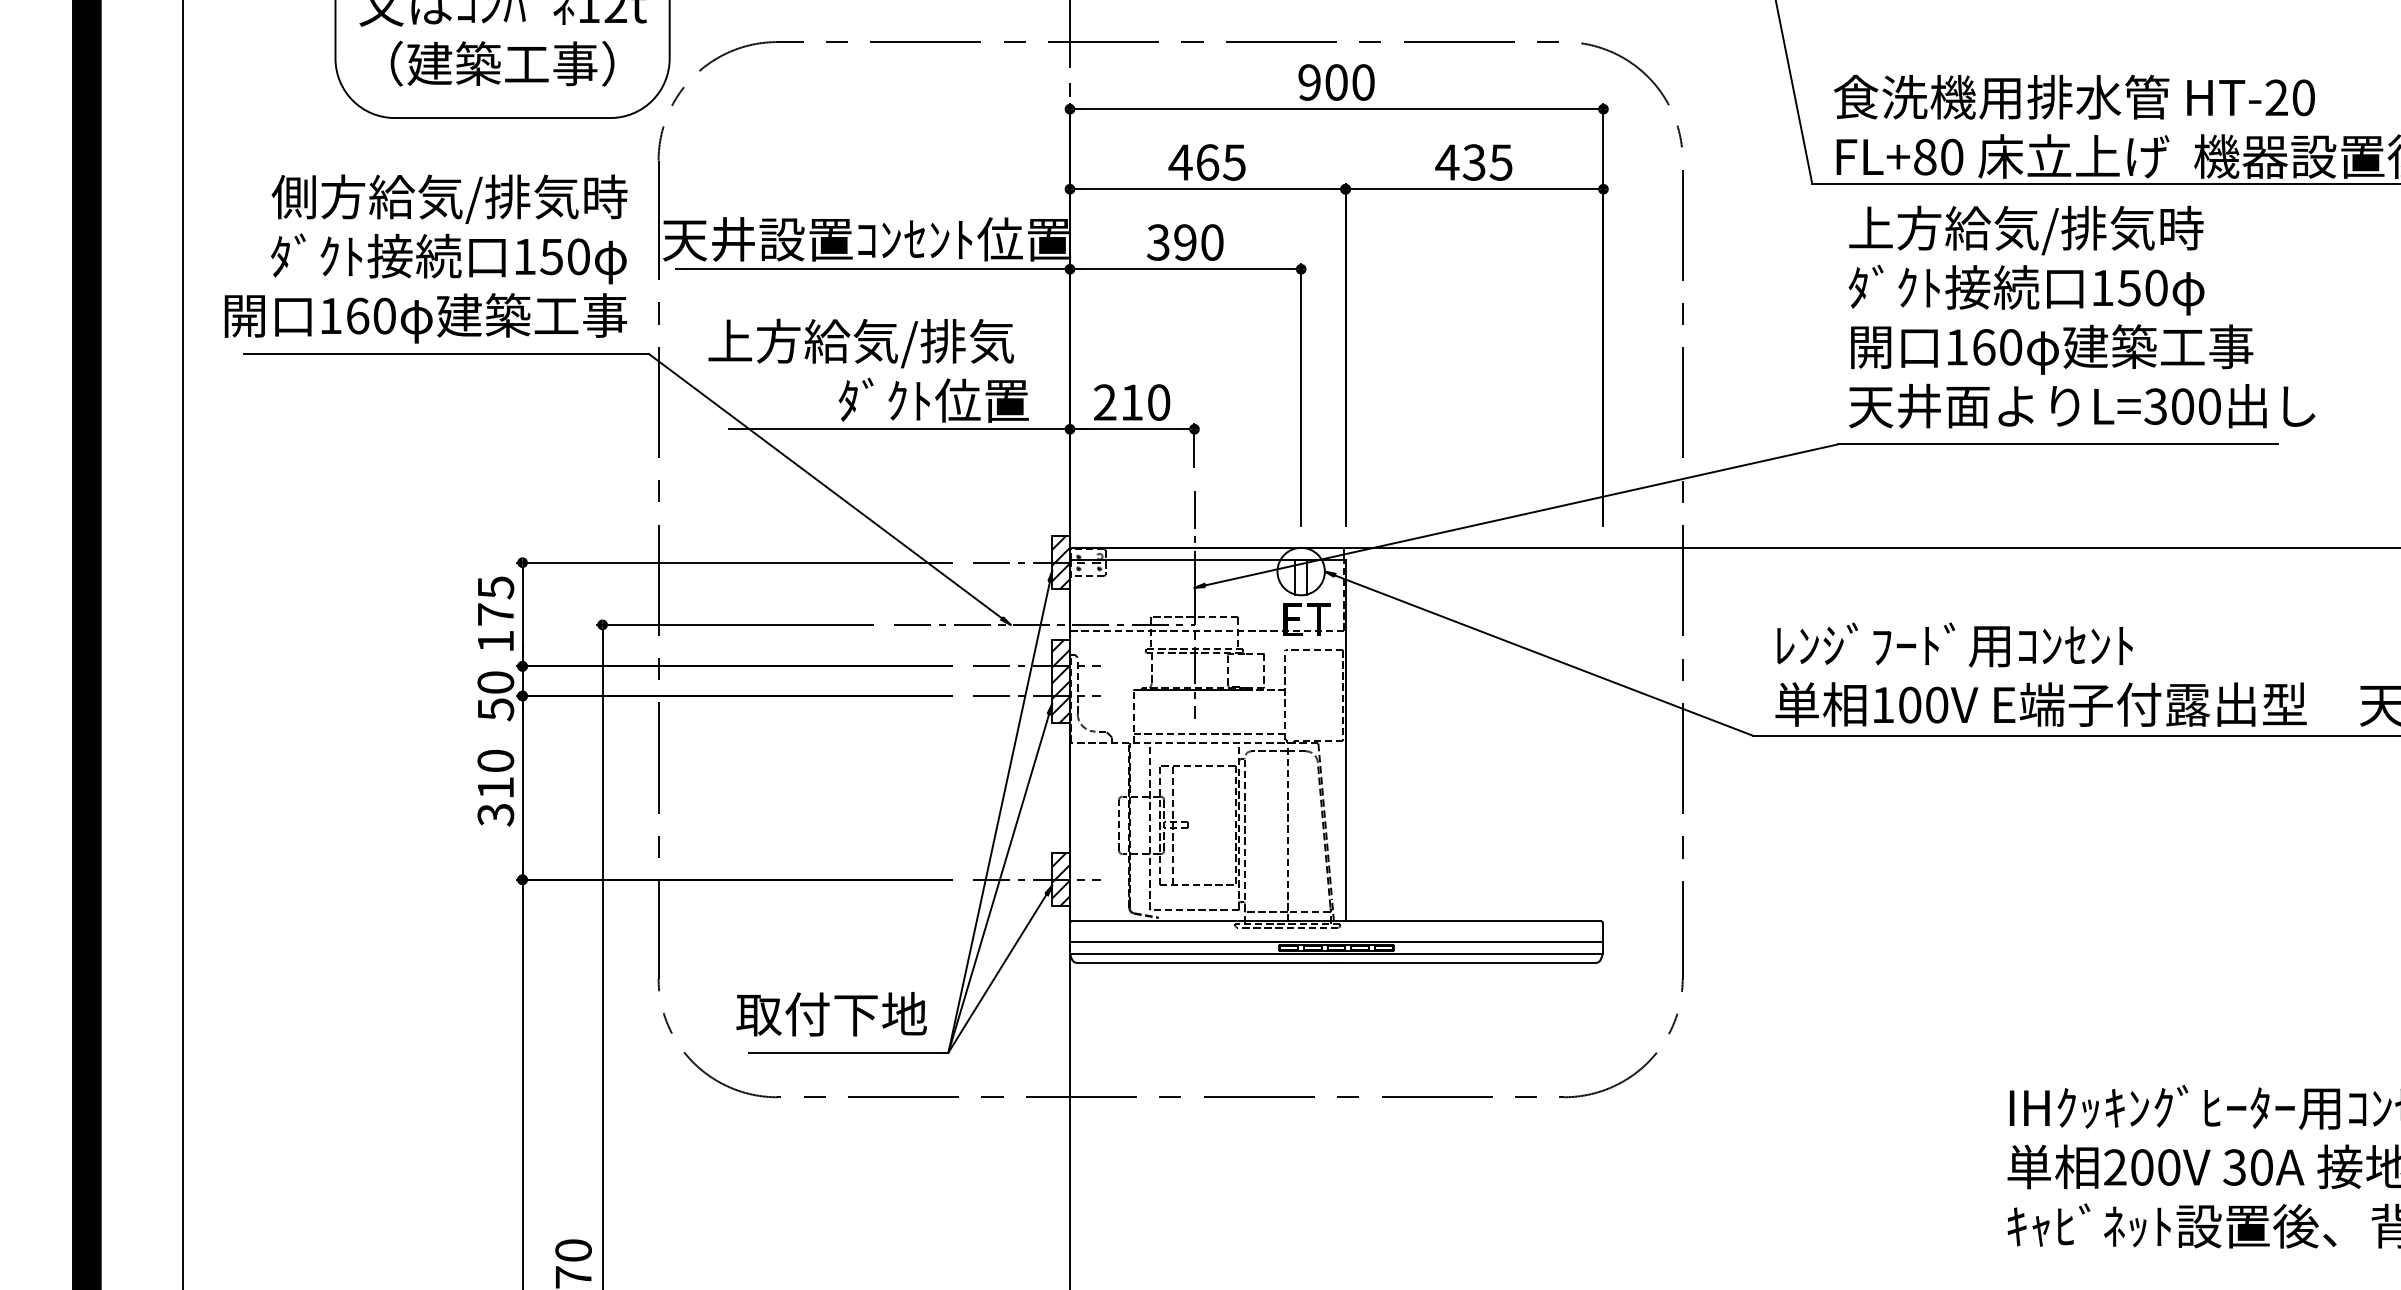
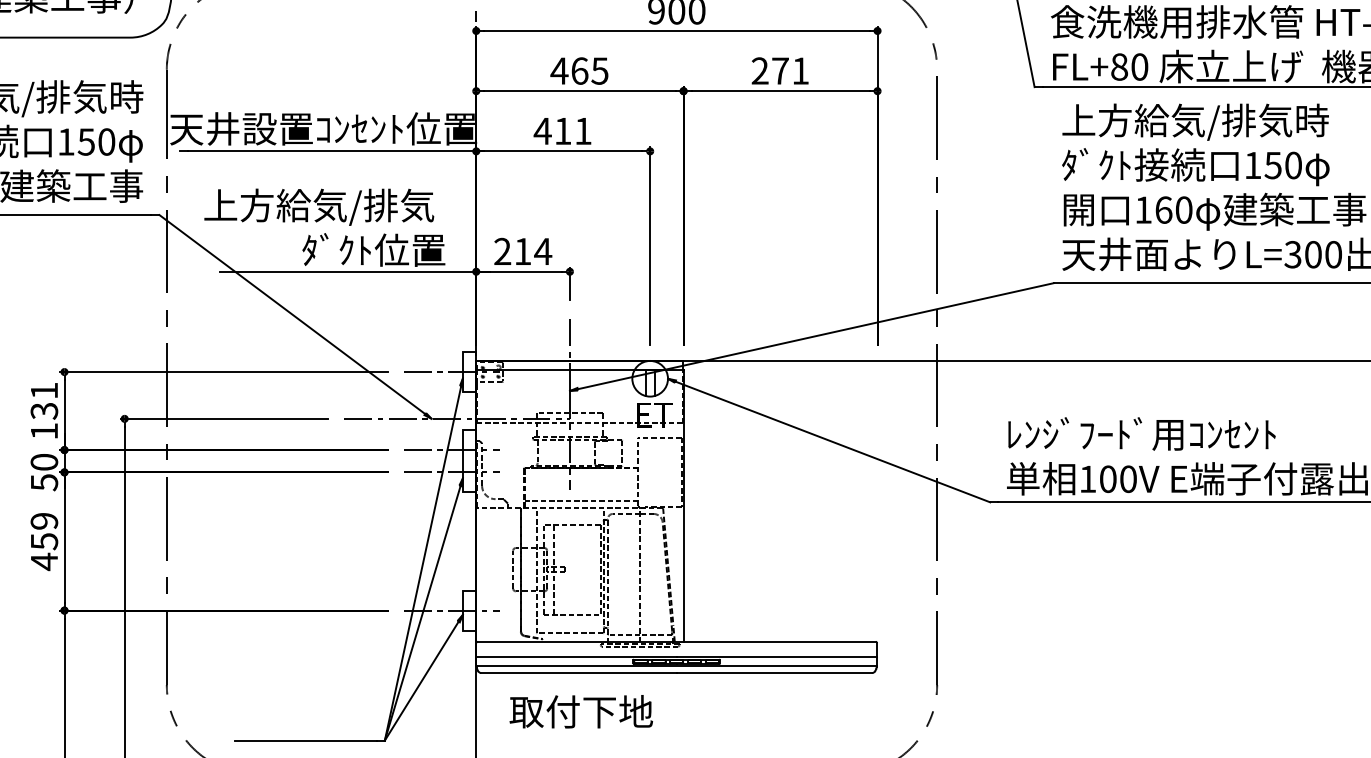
text: (1473, 162) -> (779, 71), 435 -> 271
text: (1184, 242) -> (562, 131), 390 -> 411
text: (1158, 402) -> (542, 251), 210 -> 214
hatch: (1061, 562) -> (469, 371), removed
text: (495, 601) -> (44, 401), 175 -> 131
hatch: (1061, 680) -> (469, 460), removed
text: (495, 788) -> (44, 541), 310 -> 459
hatch: (1061, 879) -> (469, 610), removed
text: (831, 1014) -> (581, 711), moved

